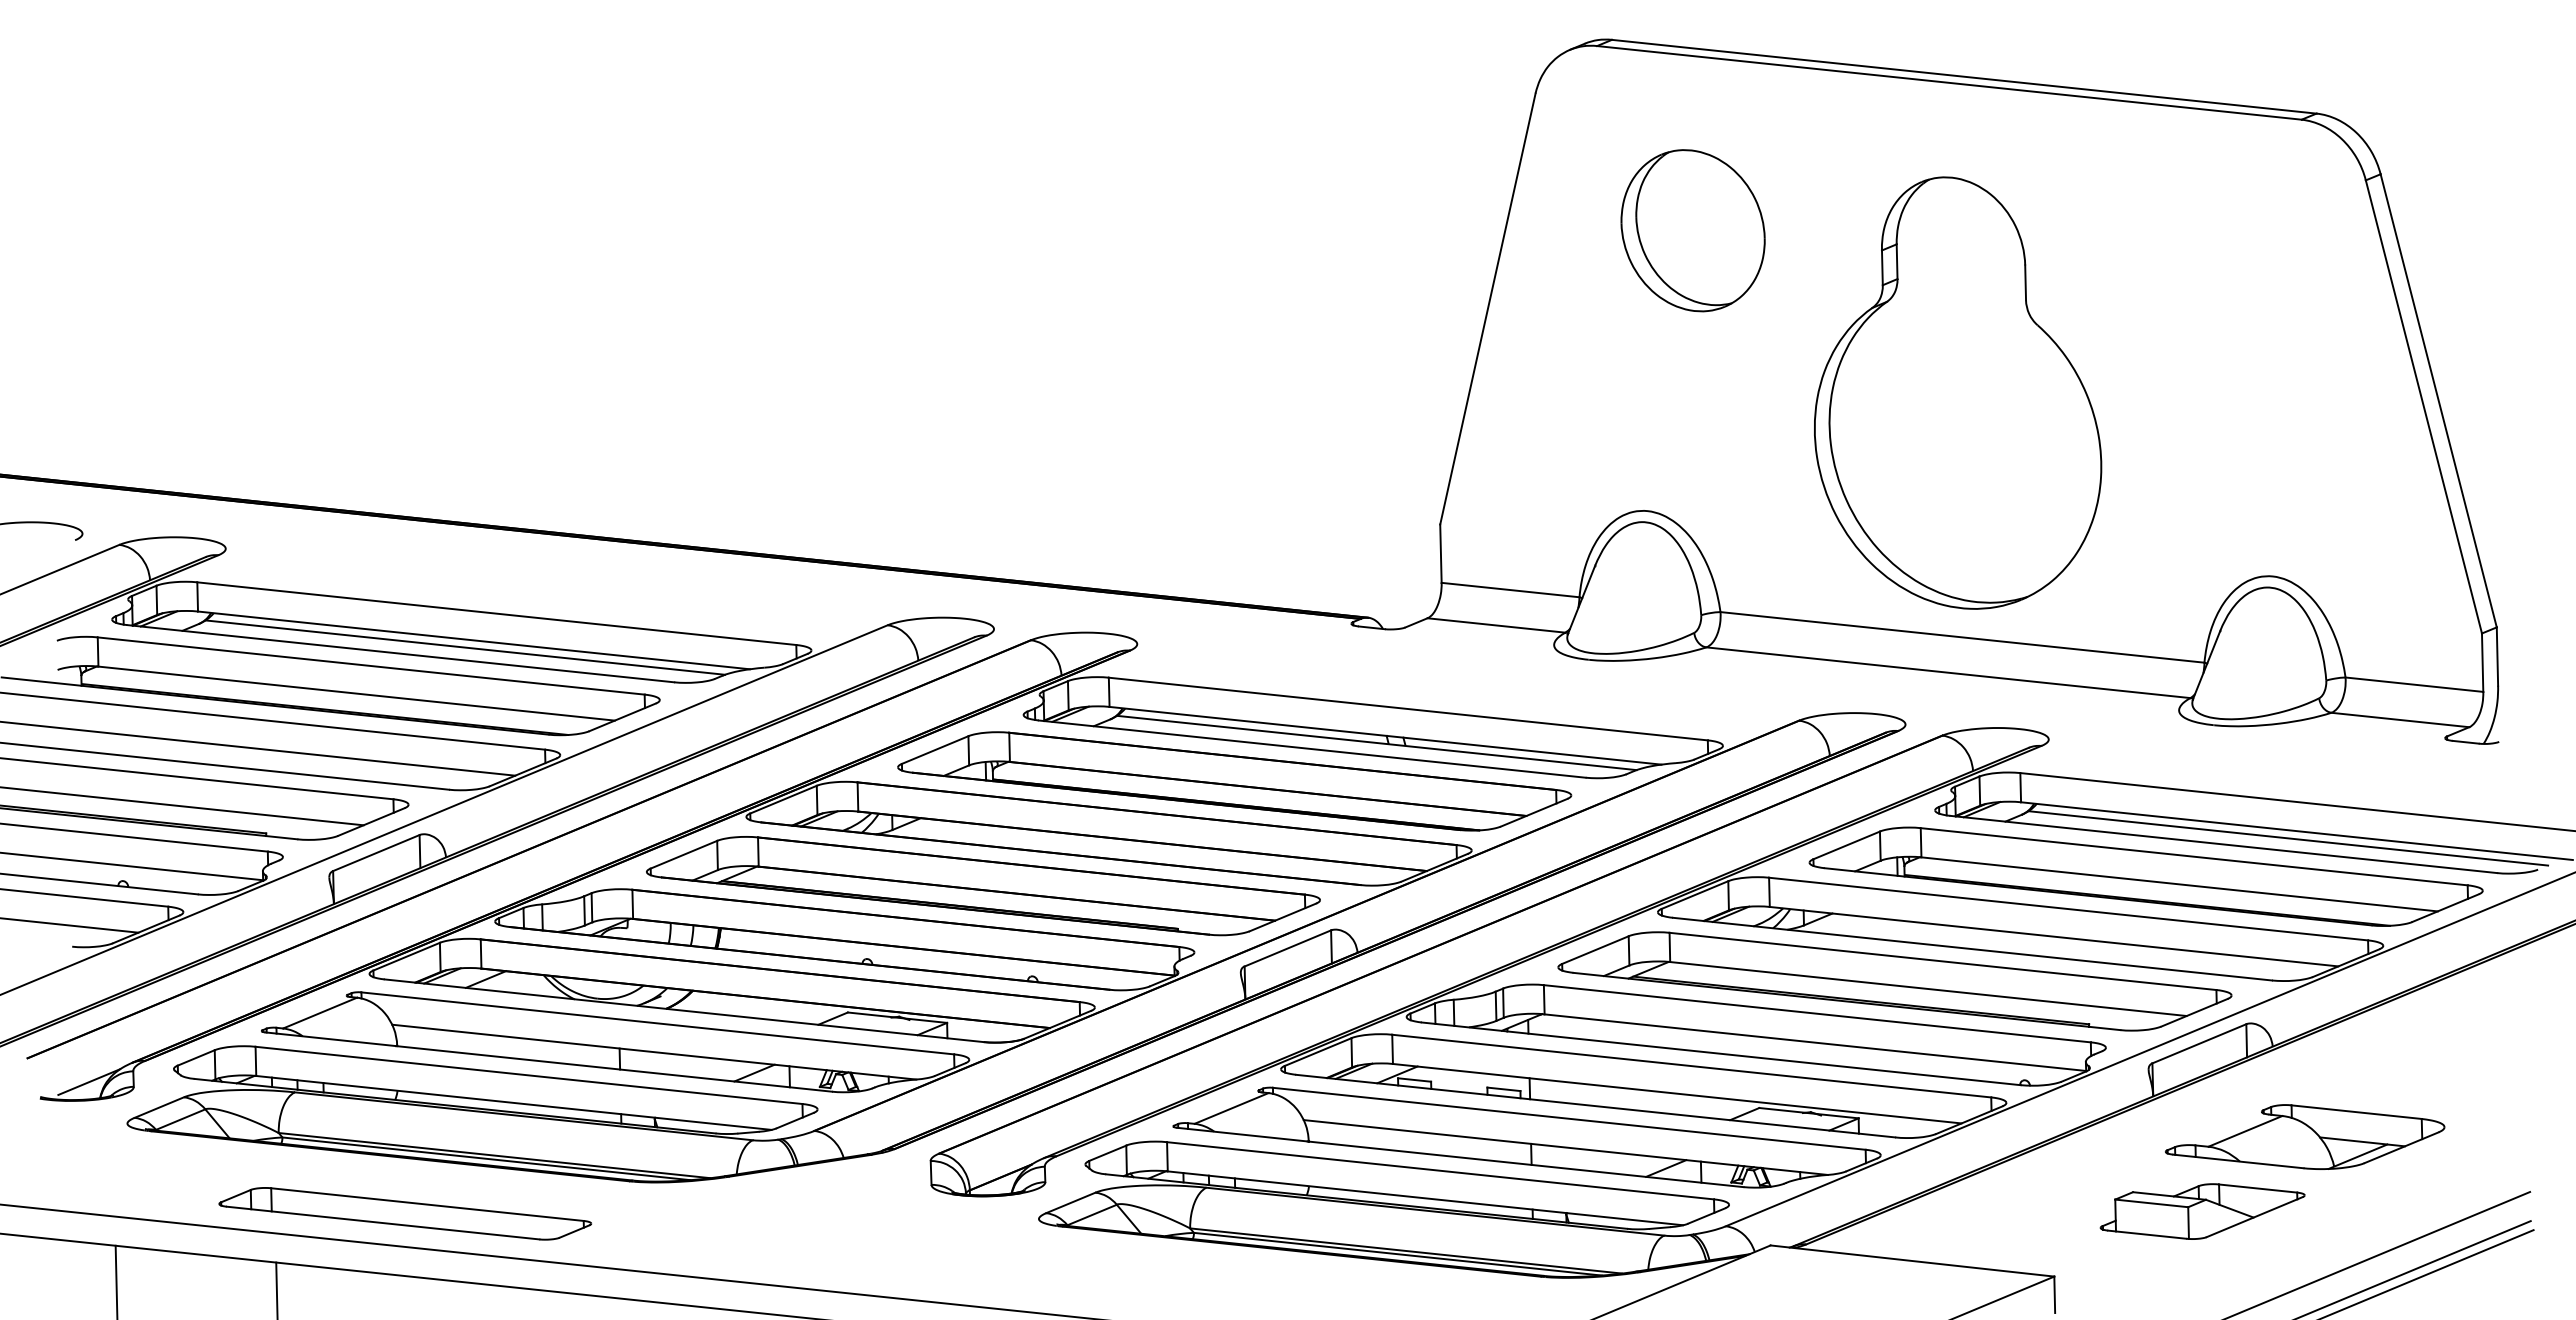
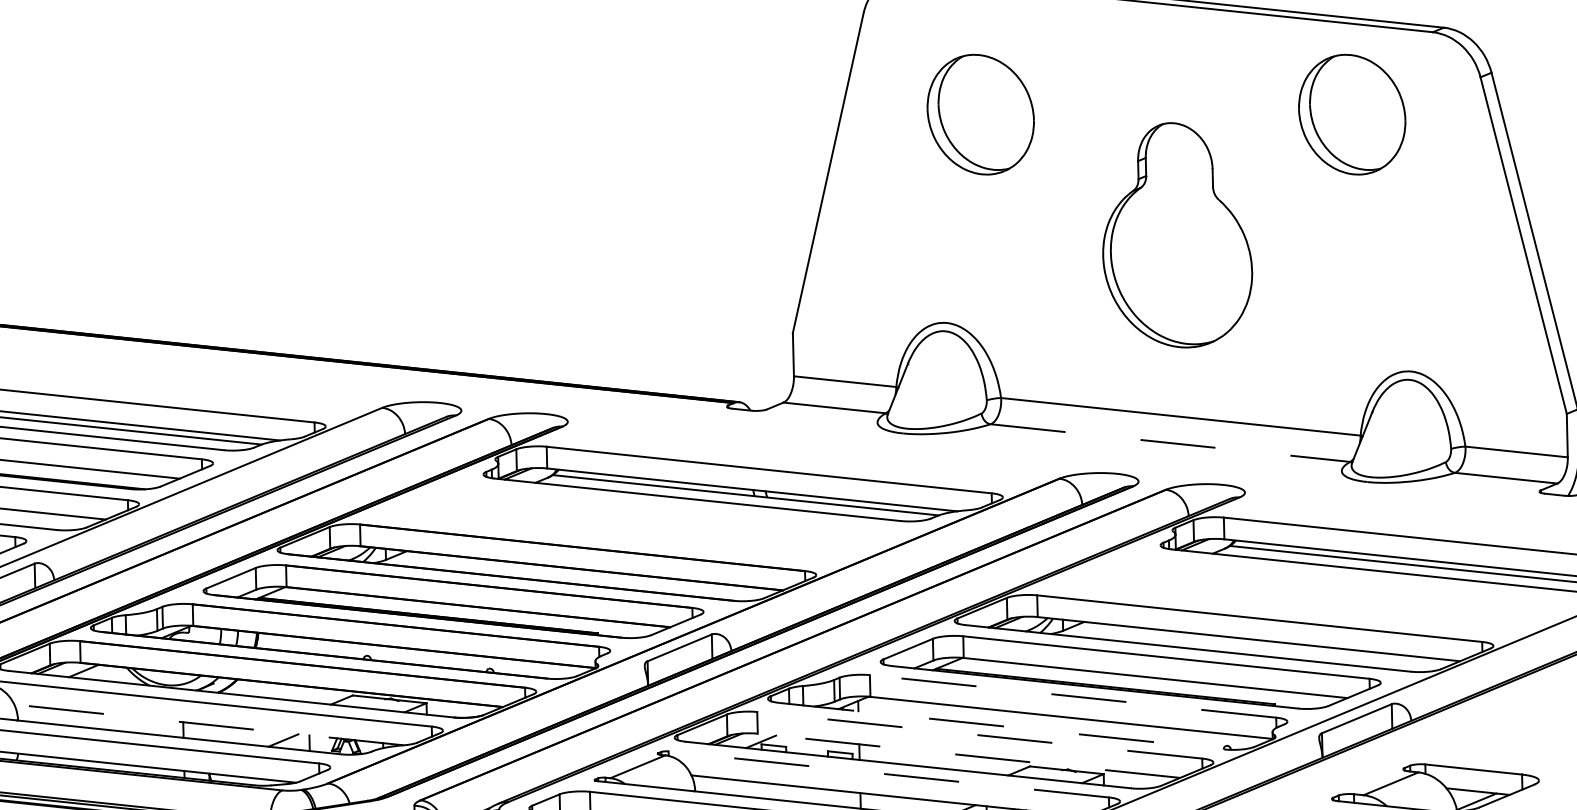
part: (2192, 230) -> (1351, 114), added
part: (1958, 392) -> (1177, 234), size x0.7
line: (1948, 672) -> (1170, 442), solid -> dashed
part: (1234, 781) -> (640, 523), removed
part: (2145, 876) -> (1316, 594), removed
line: (1817, 1013) -> (1073, 696), solid -> dashed
line: (654, 1052) -> (209, 725), solid -> dashed
line: (1721, 1053) -> (1001, 725), solid -> dashed
line: (1691, 1066) -> (979, 735), solid -> dashed
line: (1677, 1093) -> (969, 755), solid -> dashed
line: (1569, 1118) -> (888, 774), solid -> dashed

